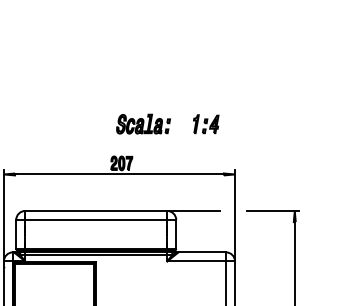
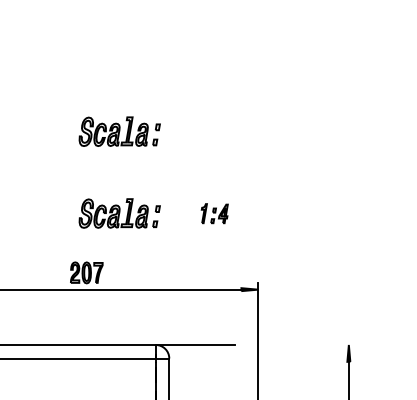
part: (143, 69) -> (119, 130), added
part: (206, 124) -> (215, 213), size x0.7
line: (272, 210) -> (315, 344), removed

